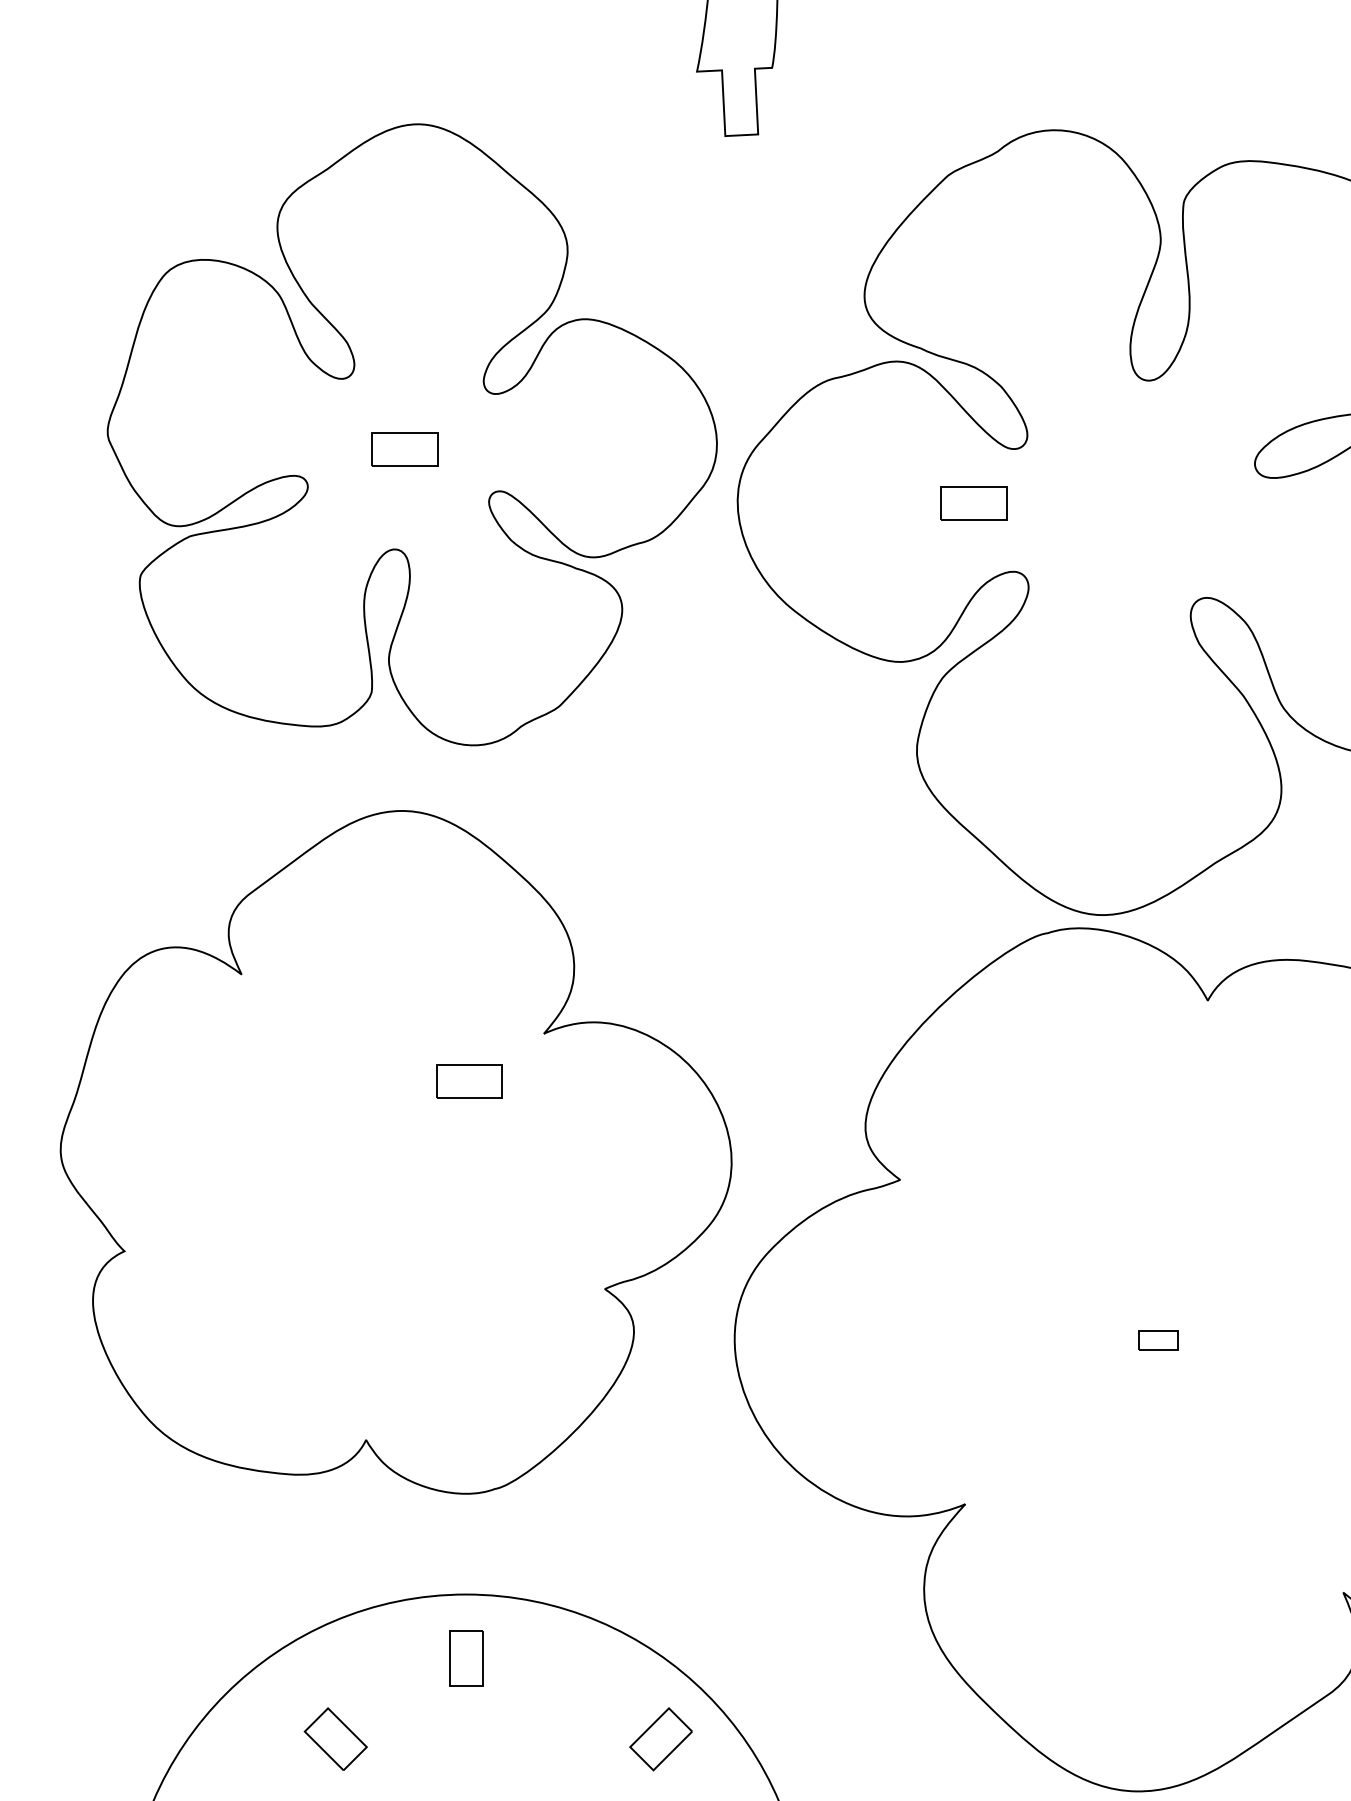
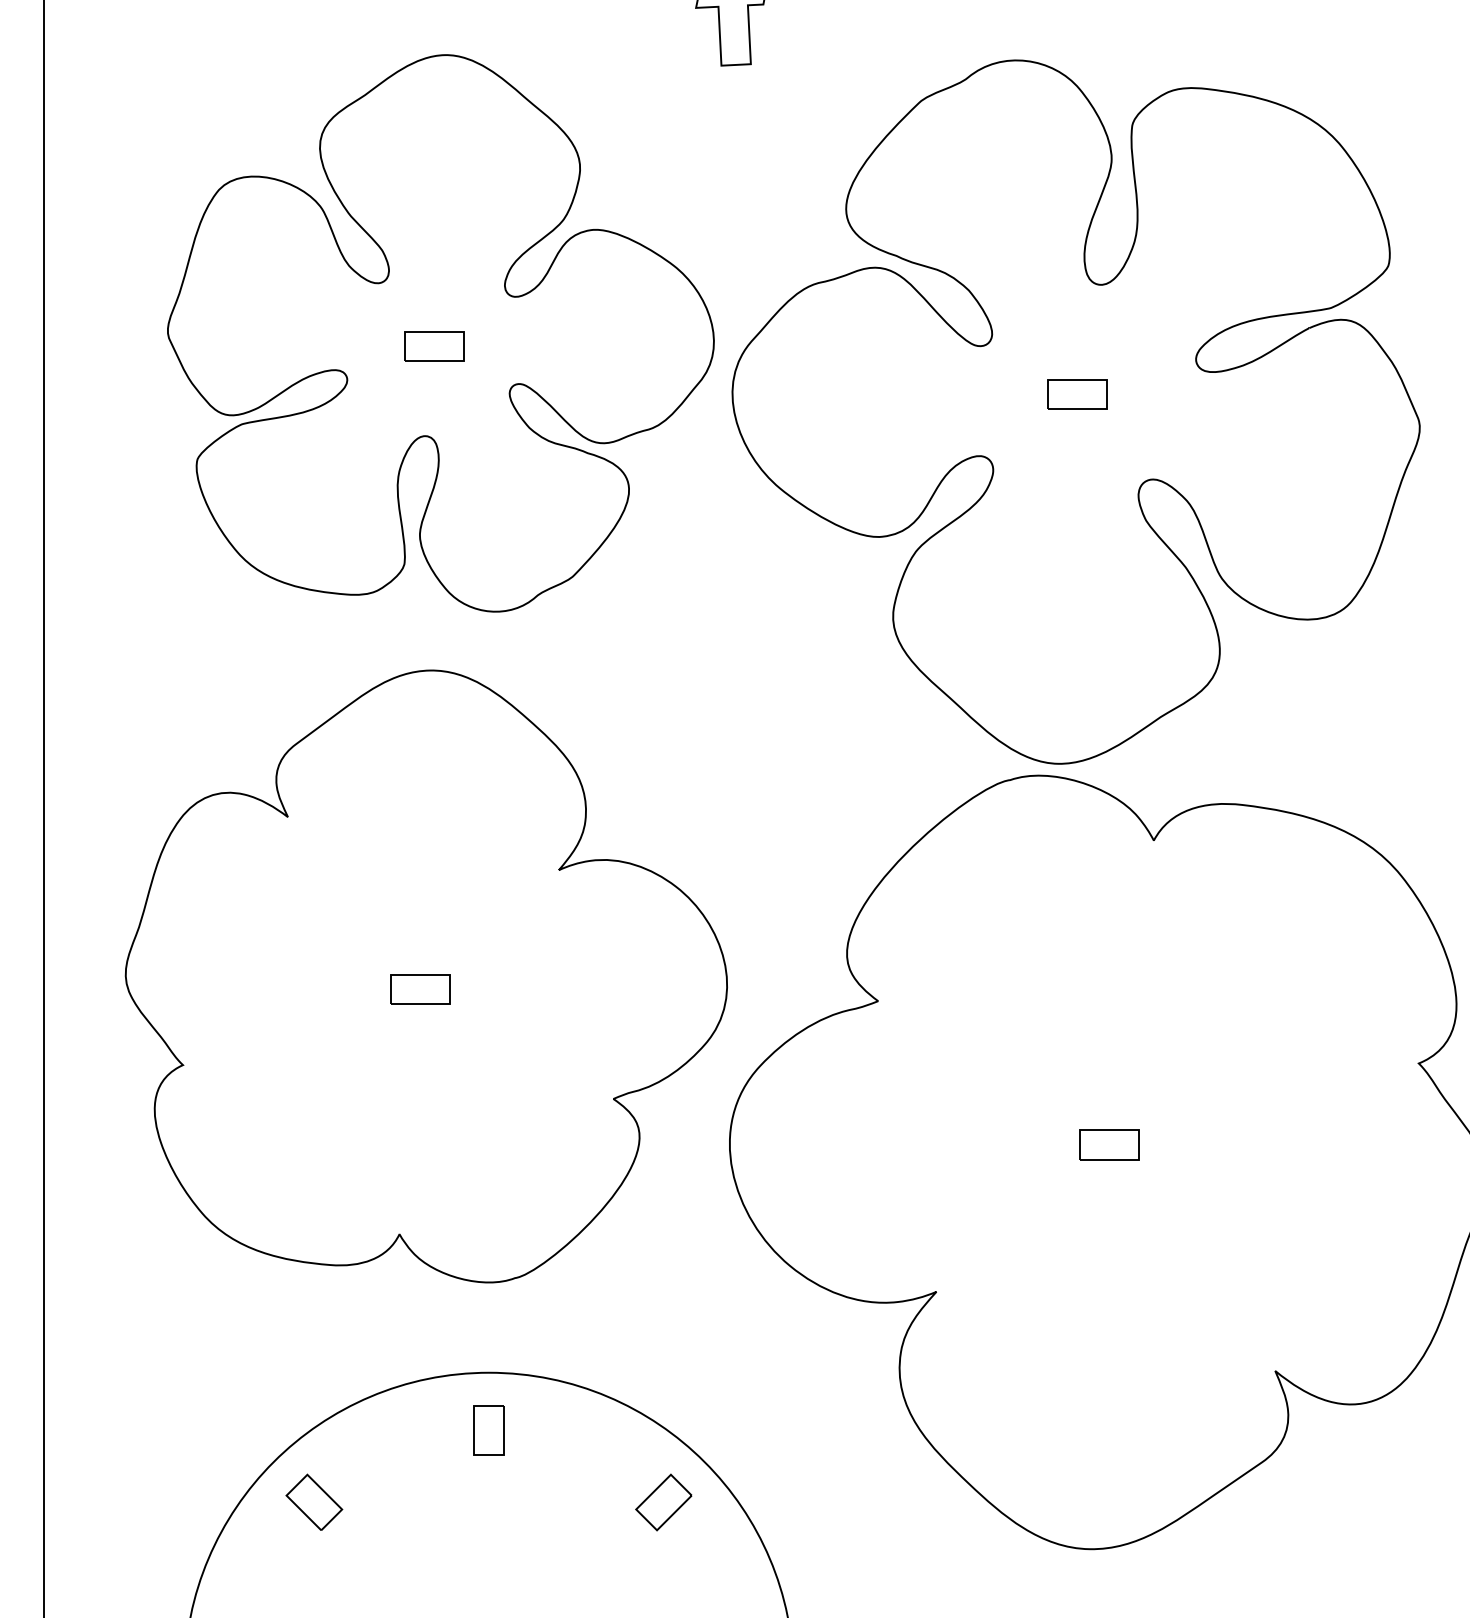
part: (974, 502) -> (1077, 394), moved
part: (469, 1080) -> (420, 989), moved
part: (1158, 1339) -> (1109, 1144), size x1.67
part: (335, 1738) -> (314, 1501), moved

